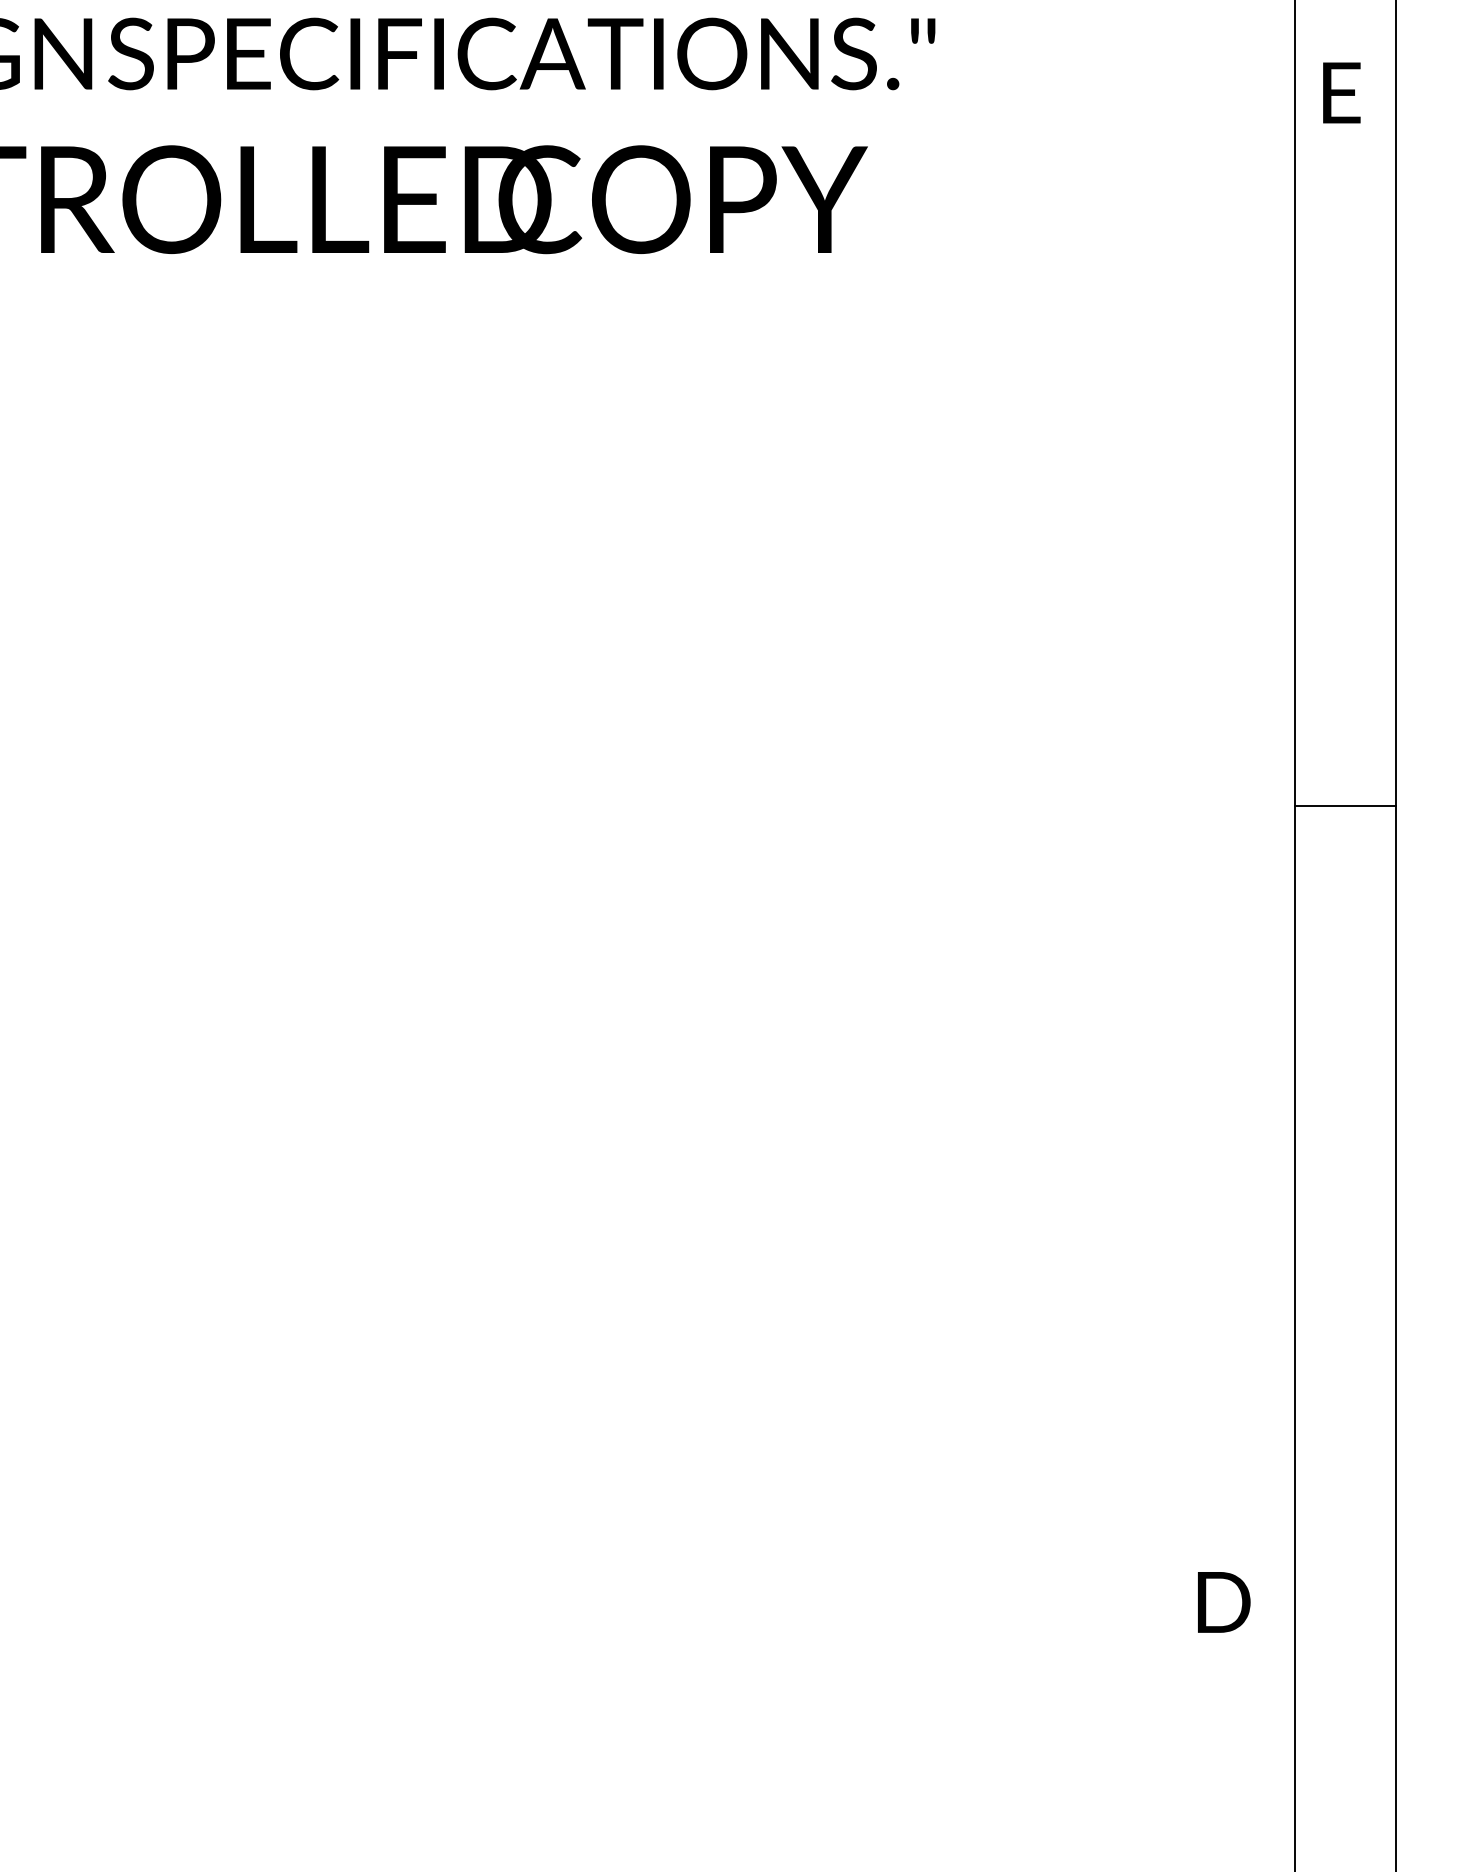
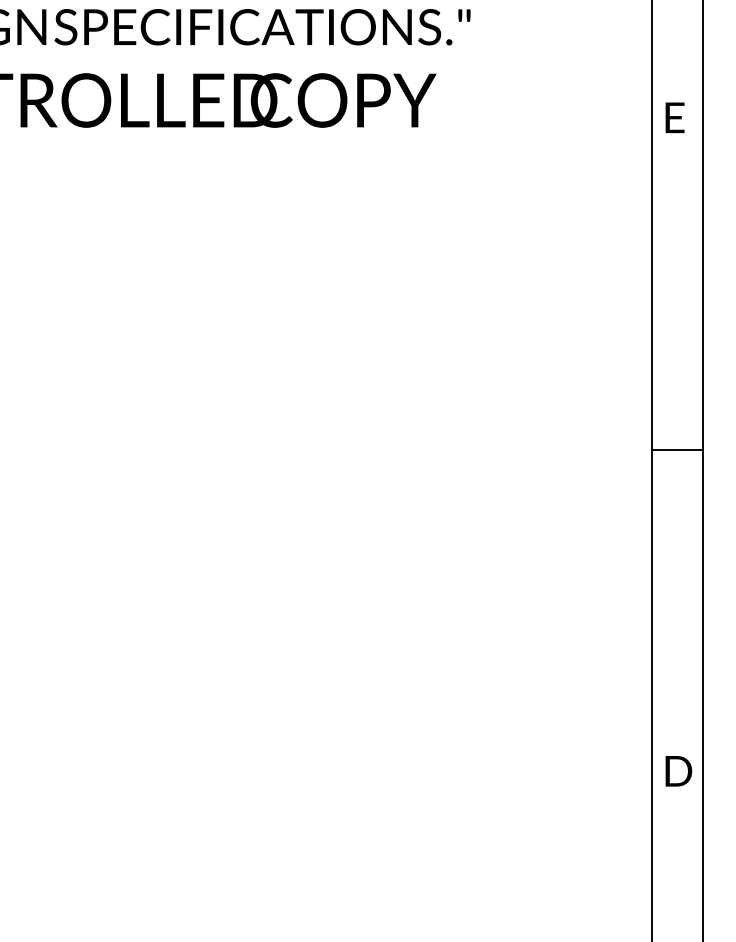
text: (1340, 92) -> (674, 117), moved
line: (1344, 805) -> (676, 449), moved
text: (1223, 1602) -> (678, 771), moved

